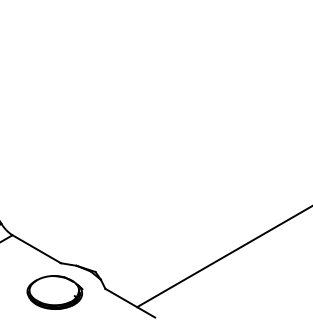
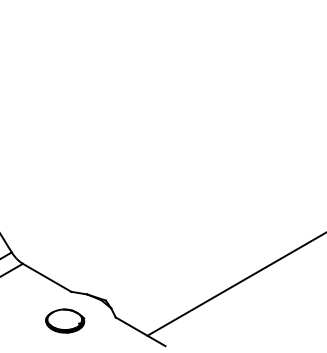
part: (54, 291) -> (64, 320), size x0.7

